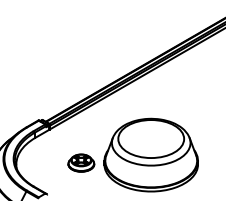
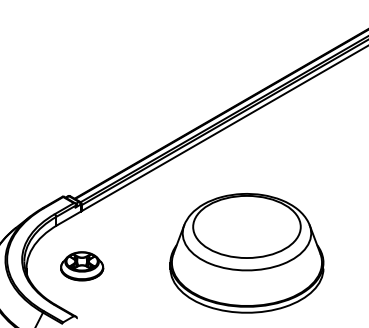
part: (81, 162) -> (82, 265), moved

